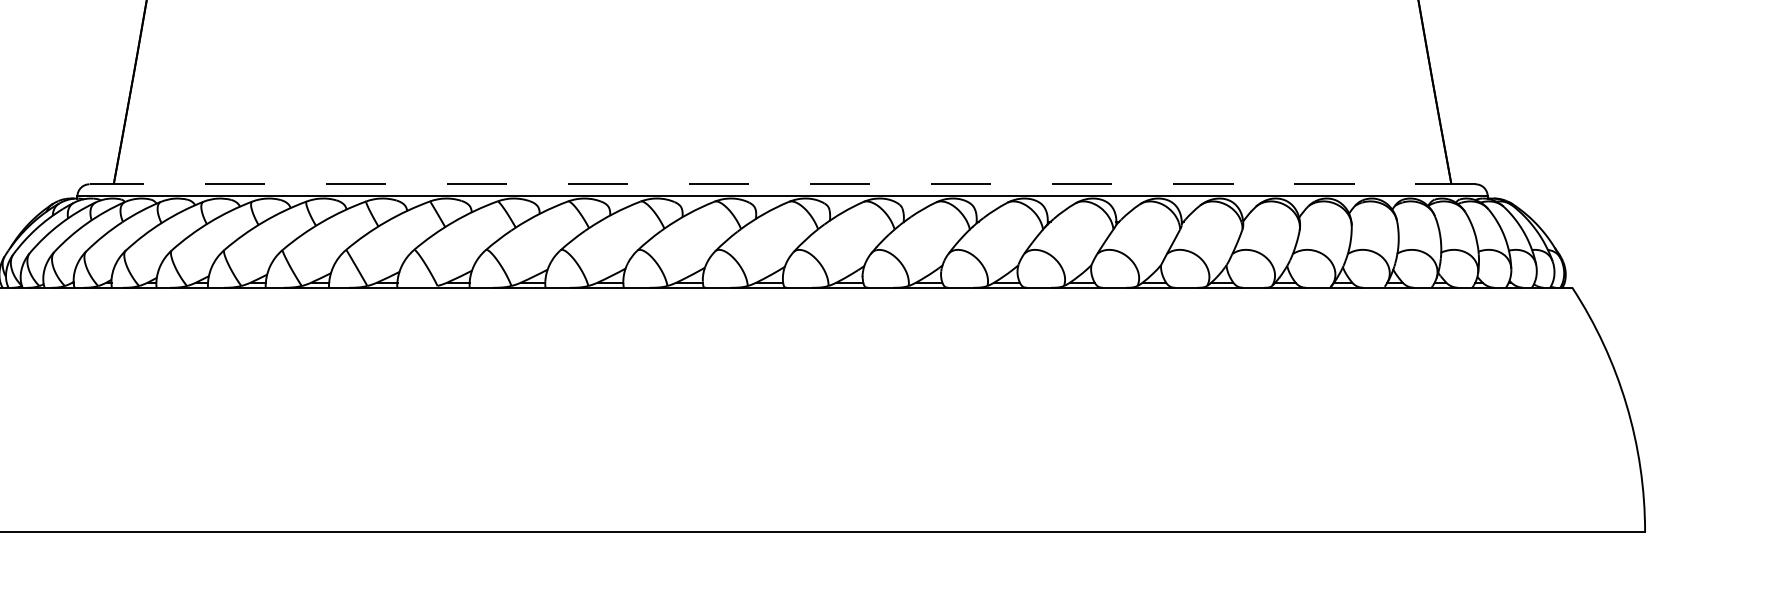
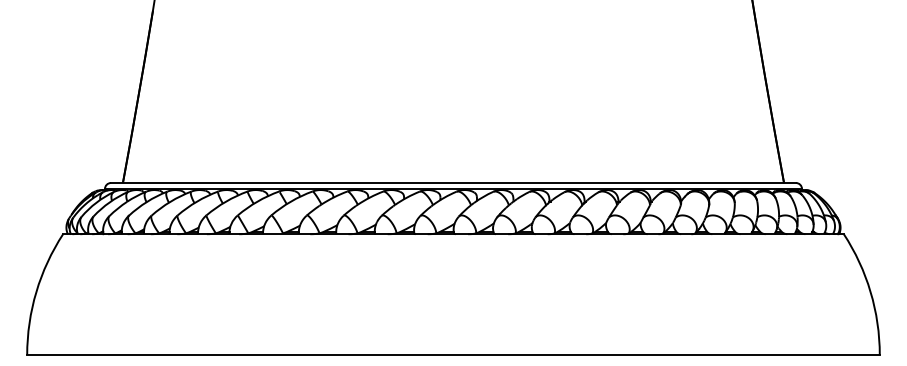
line: (782, 185) -> (453, 183), dashed -> solid

